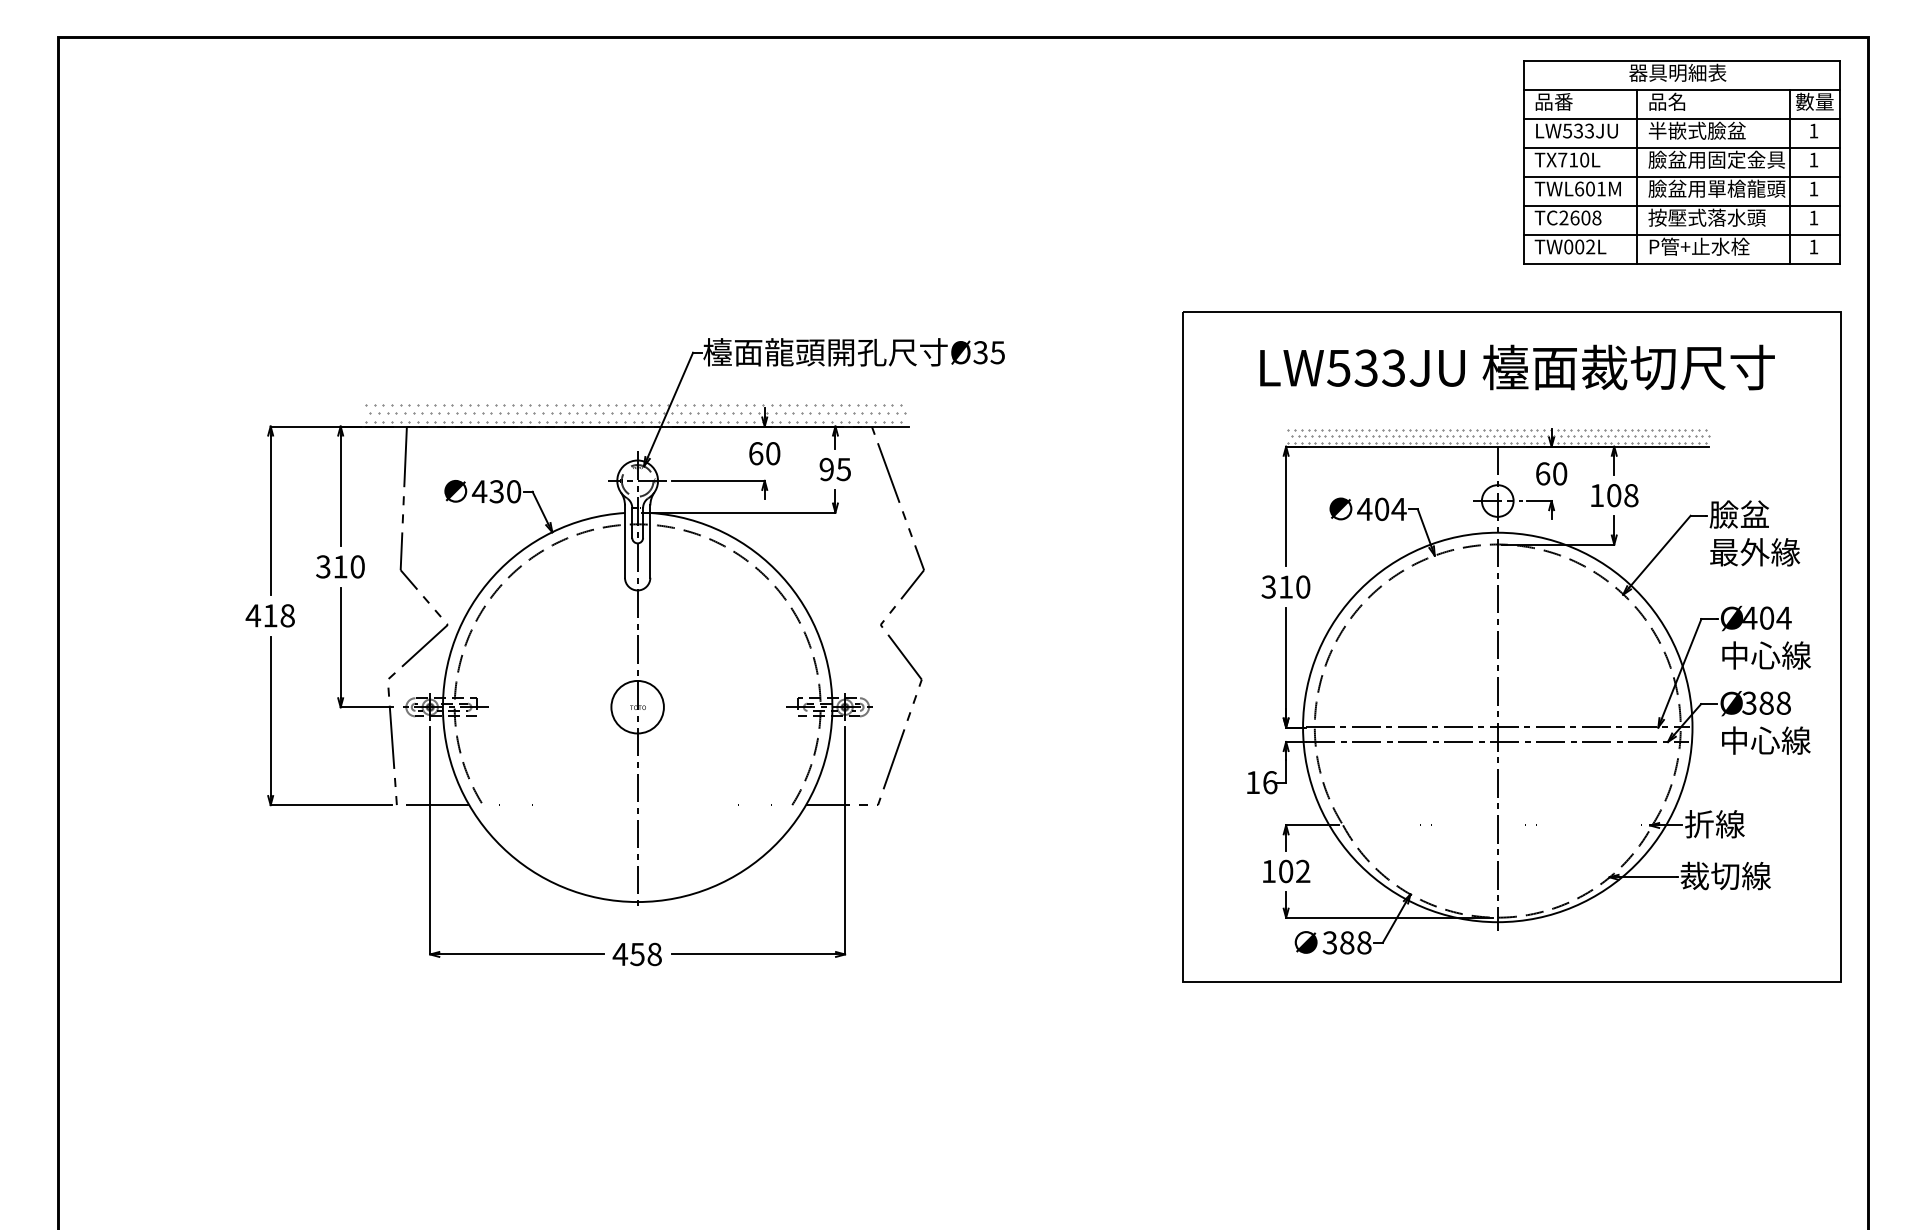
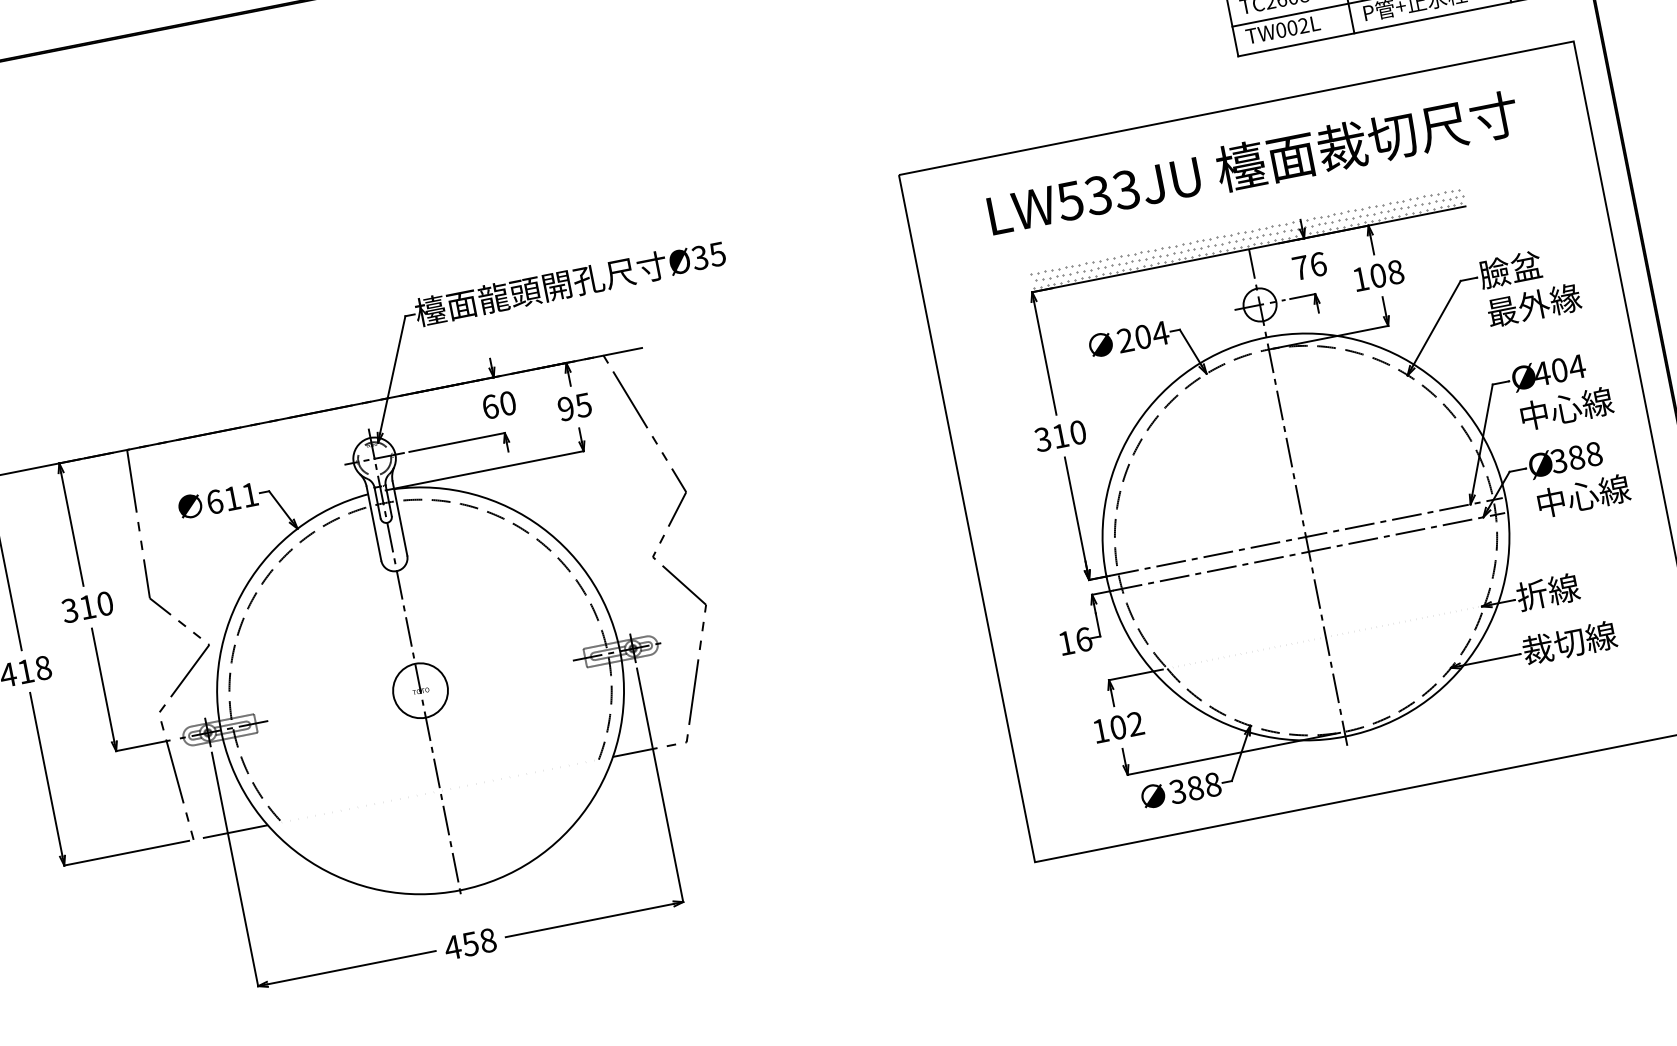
hatch: (635, 412) -> (358, 389), removed
text: (1551, 473) -> (1309, 265), 60 -> 76
text: (496, 491) -> (232, 498), 430 -> 611
text: (1364, 508) -> (1125, 339), 404 -> 204

